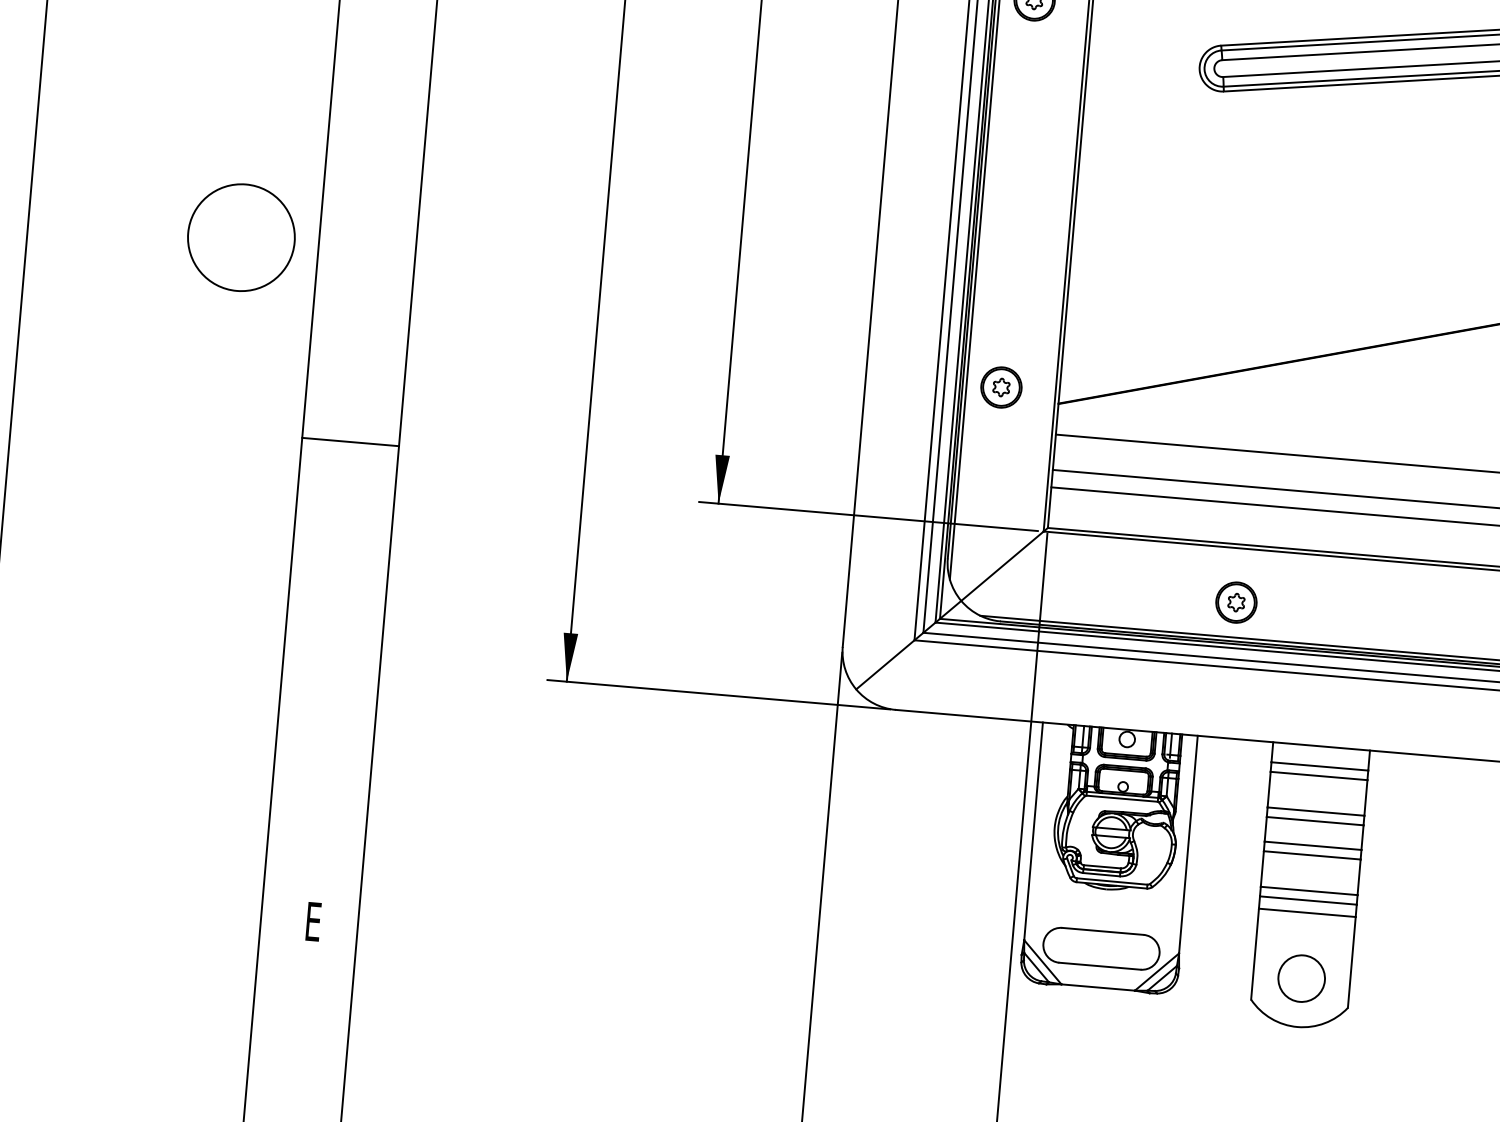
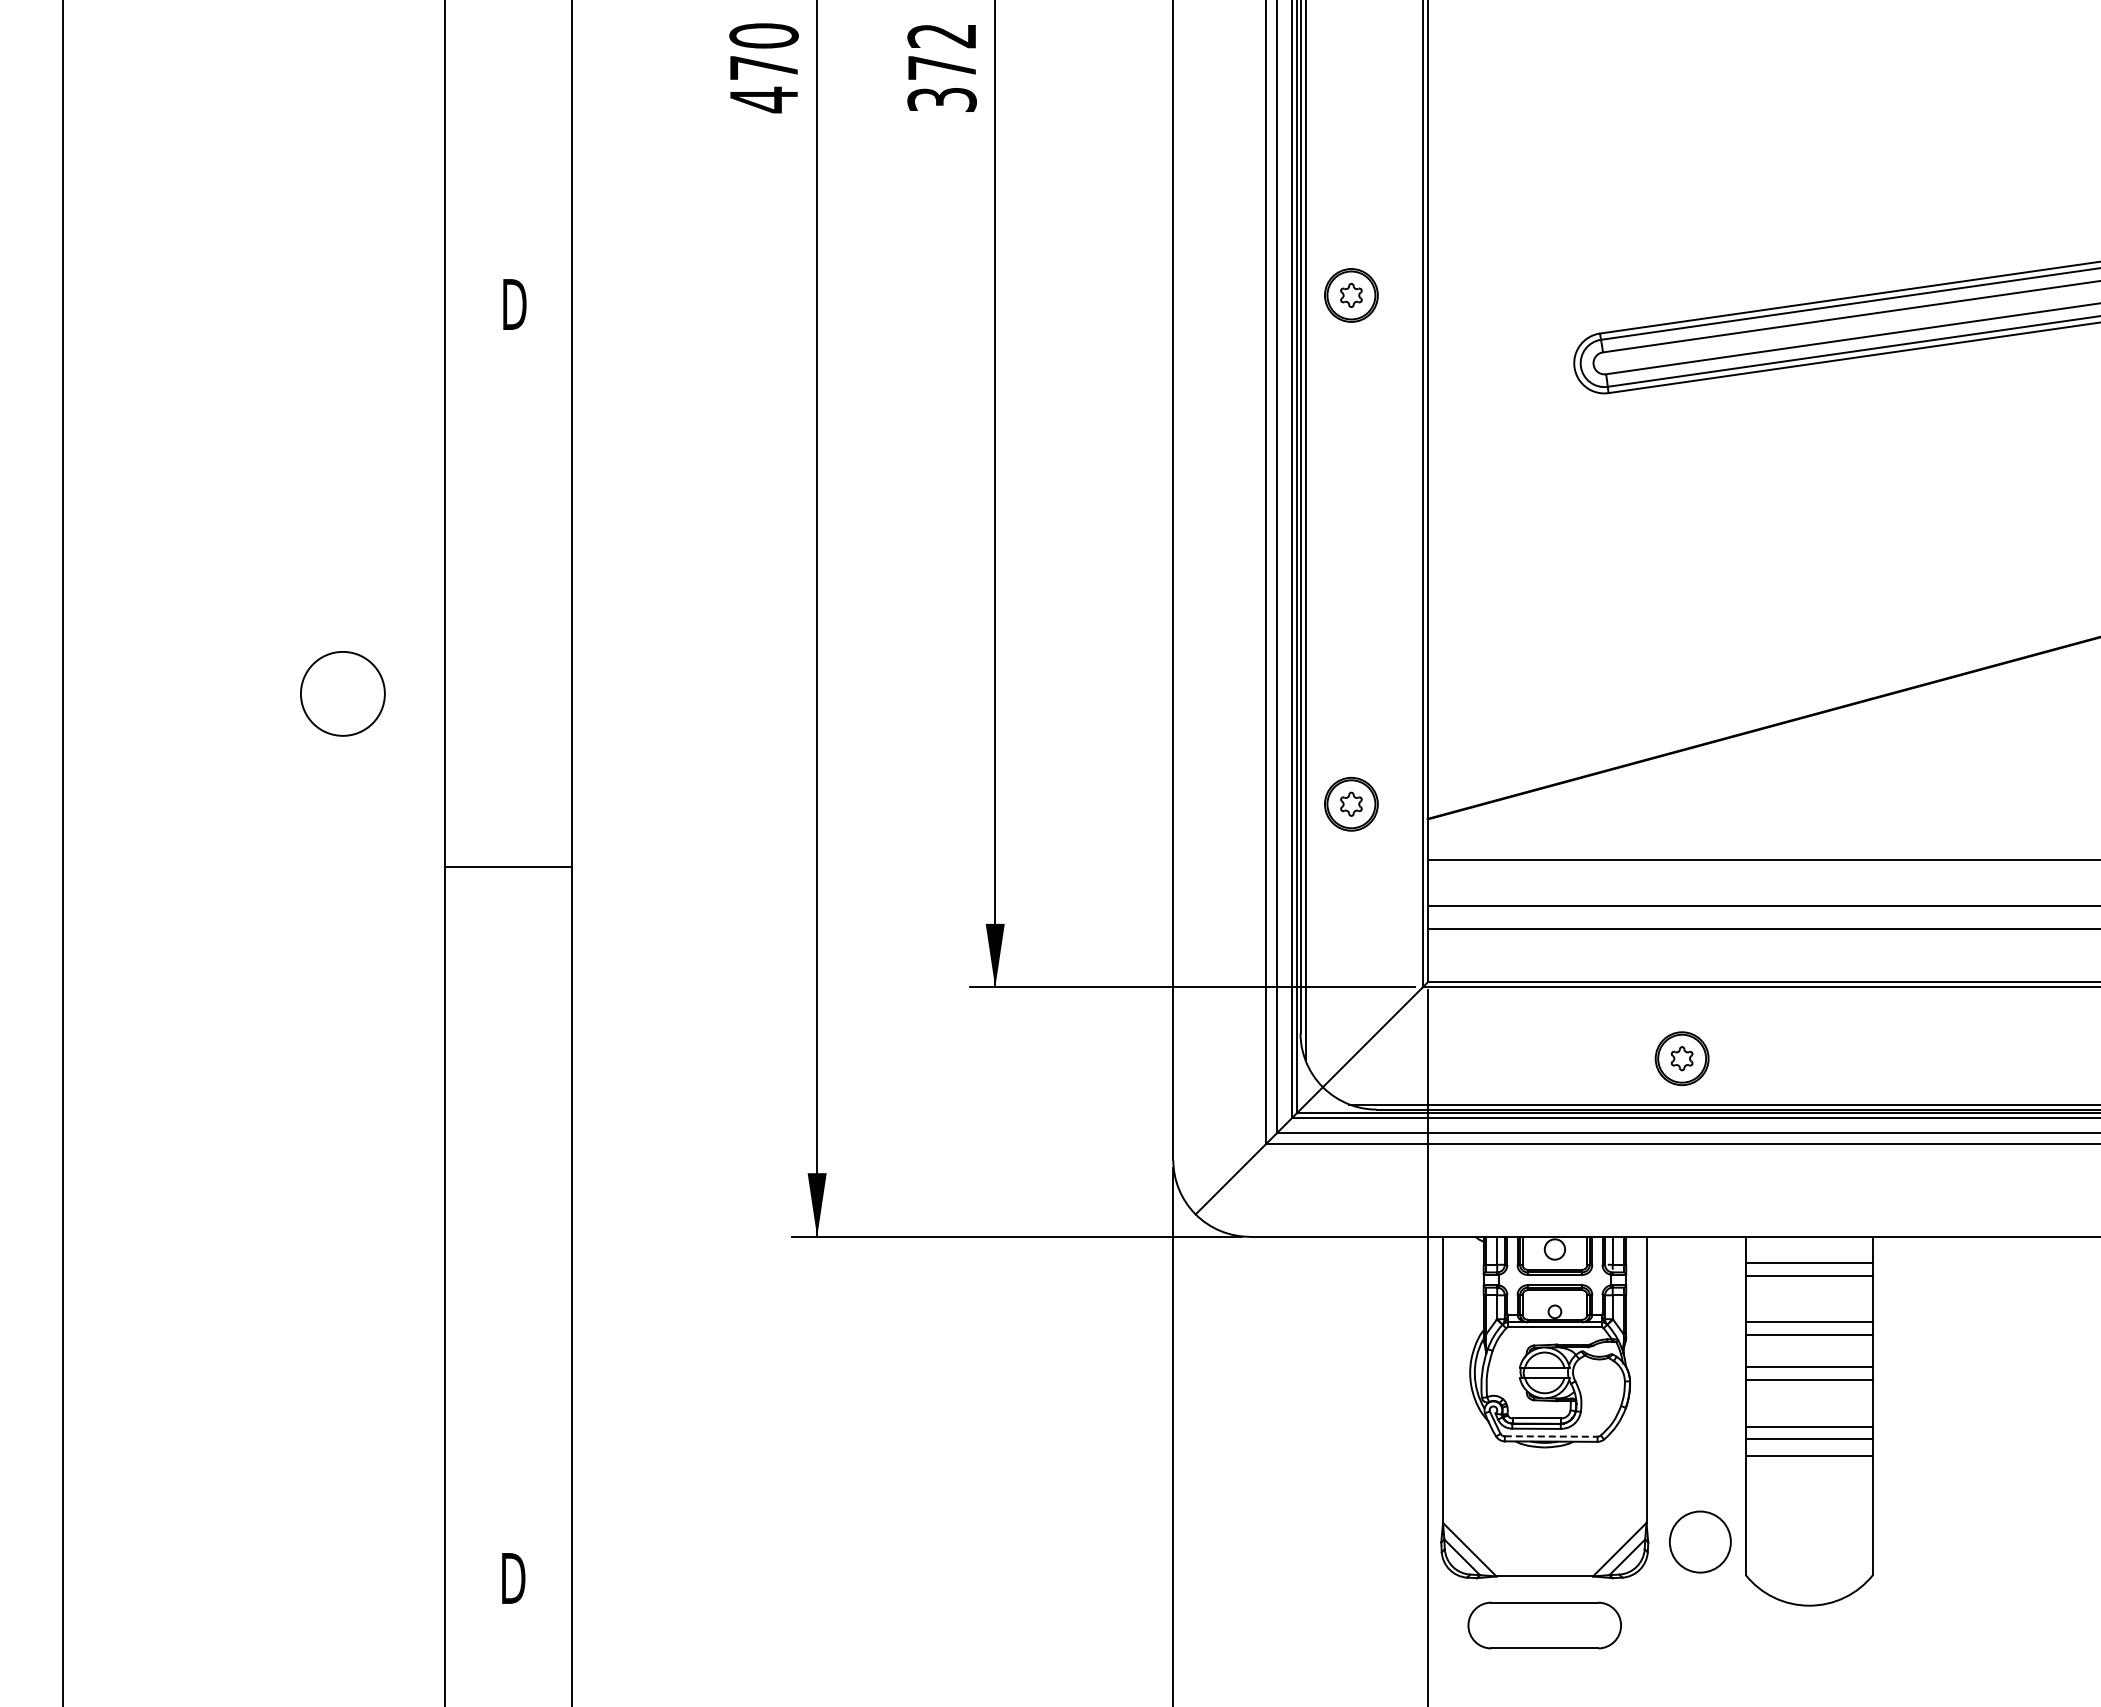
circle: (241, 237) -> (342, 693), size x0.6
line: (350, 442) -> (507, 867), moved
line: (1112, 881) -> (1551, 1436), solid -> dashed
text: (313, 921) -> (513, 1578), E -> D
part: (1101, 948) -> (1544, 1625), moved
circle: (1301, 978) -> (1700, 1541), moved

